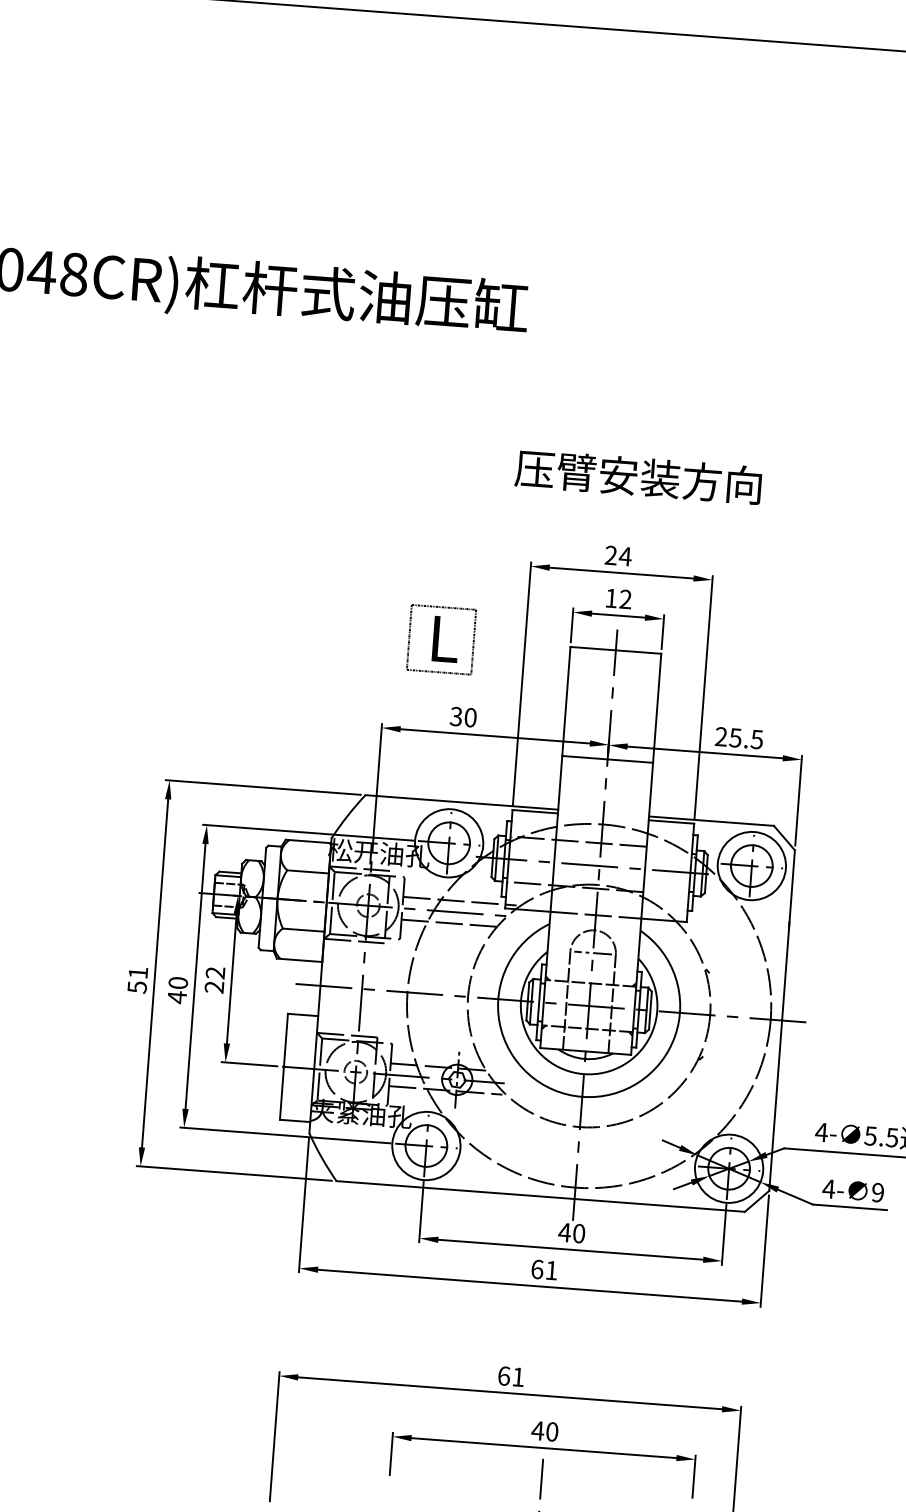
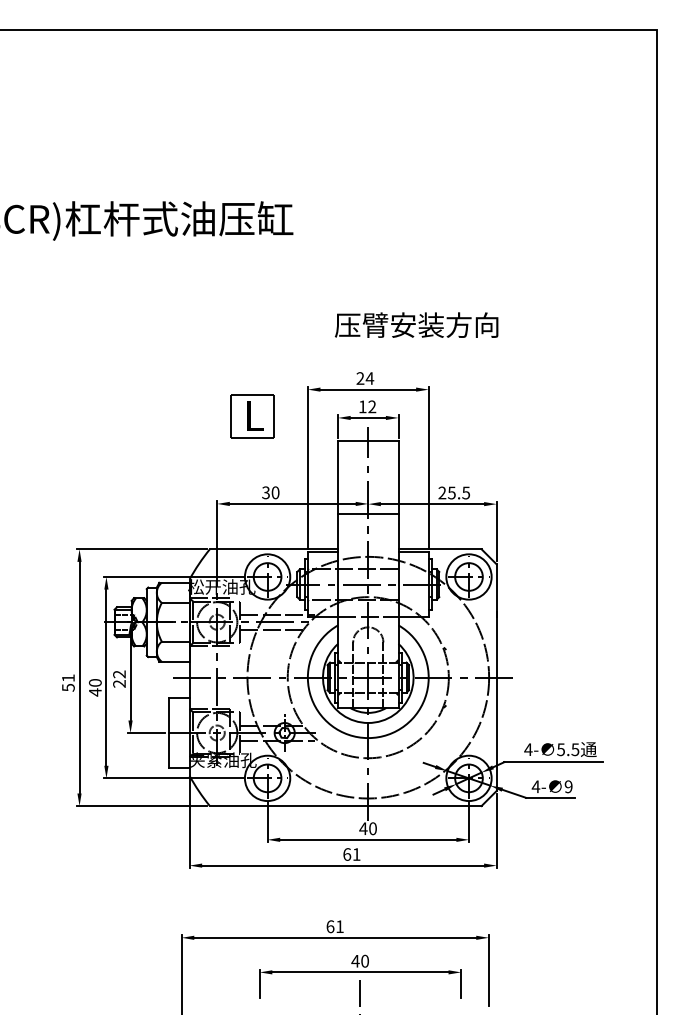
text: (638, 475) -> (416, 324), moved
part: (441, 639) -> (252, 416), moved
line: (591, 953) -> (367, 642), removed

